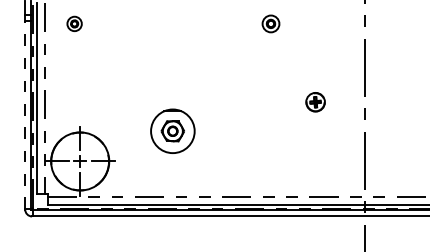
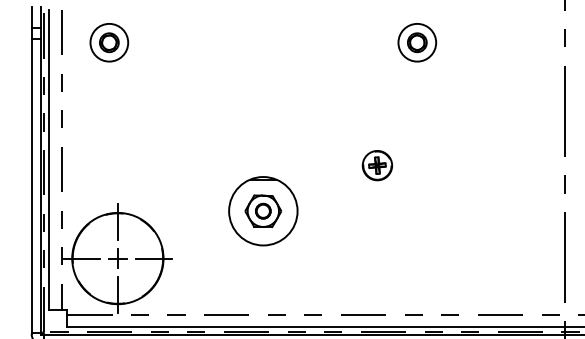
part: (74, 23) -> (108, 42), size x1.67
part: (270, 23) -> (416, 42), size x1.43
part: (315, 102) -> (377, 166), moved
line: (25, 115) -> (32, 186), dashed -> solid

